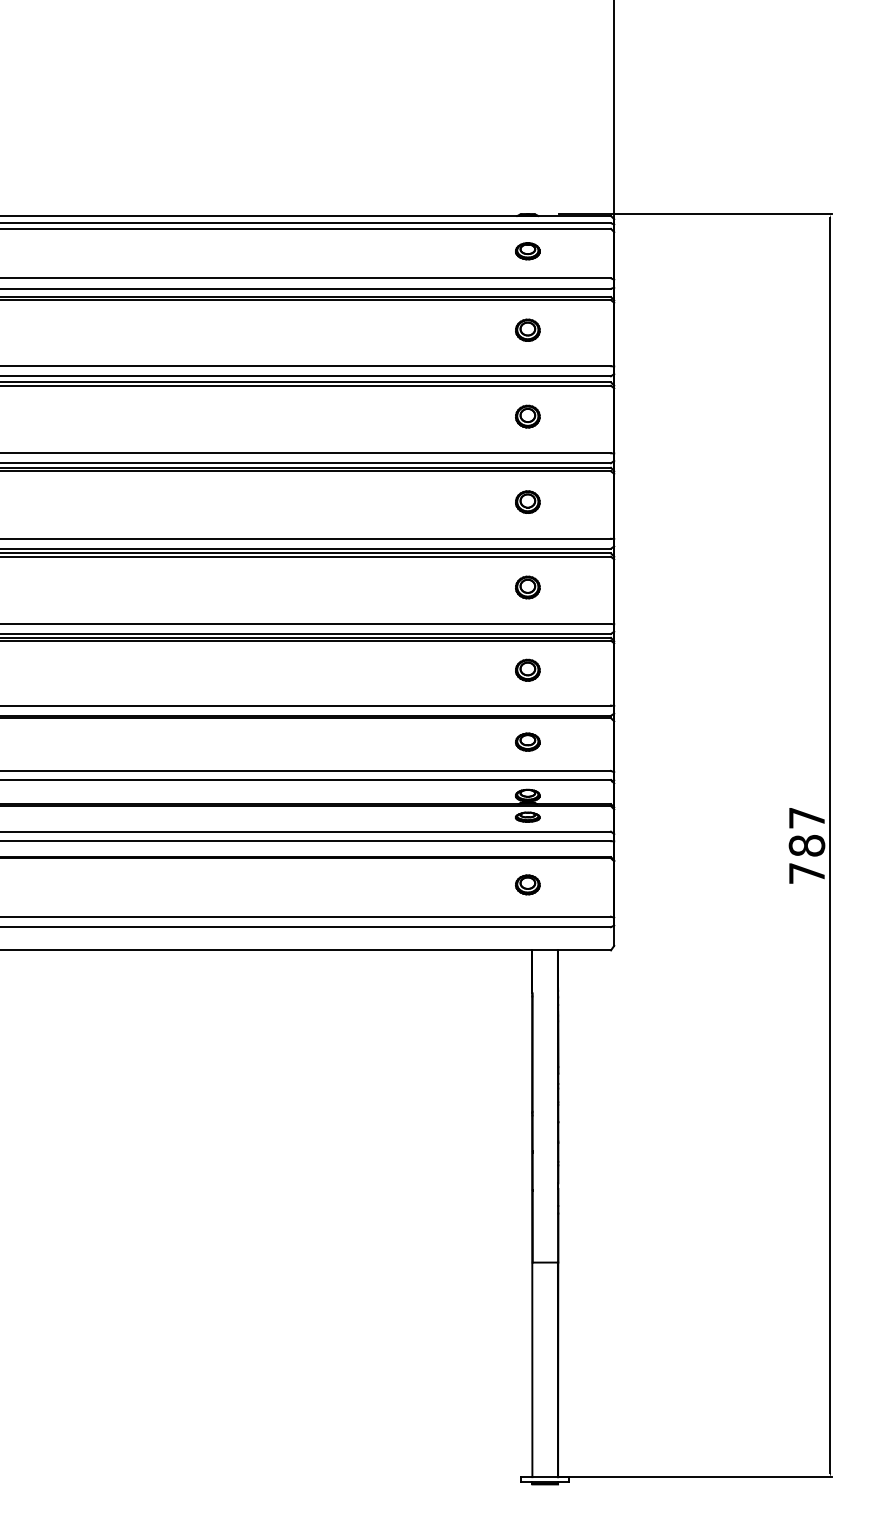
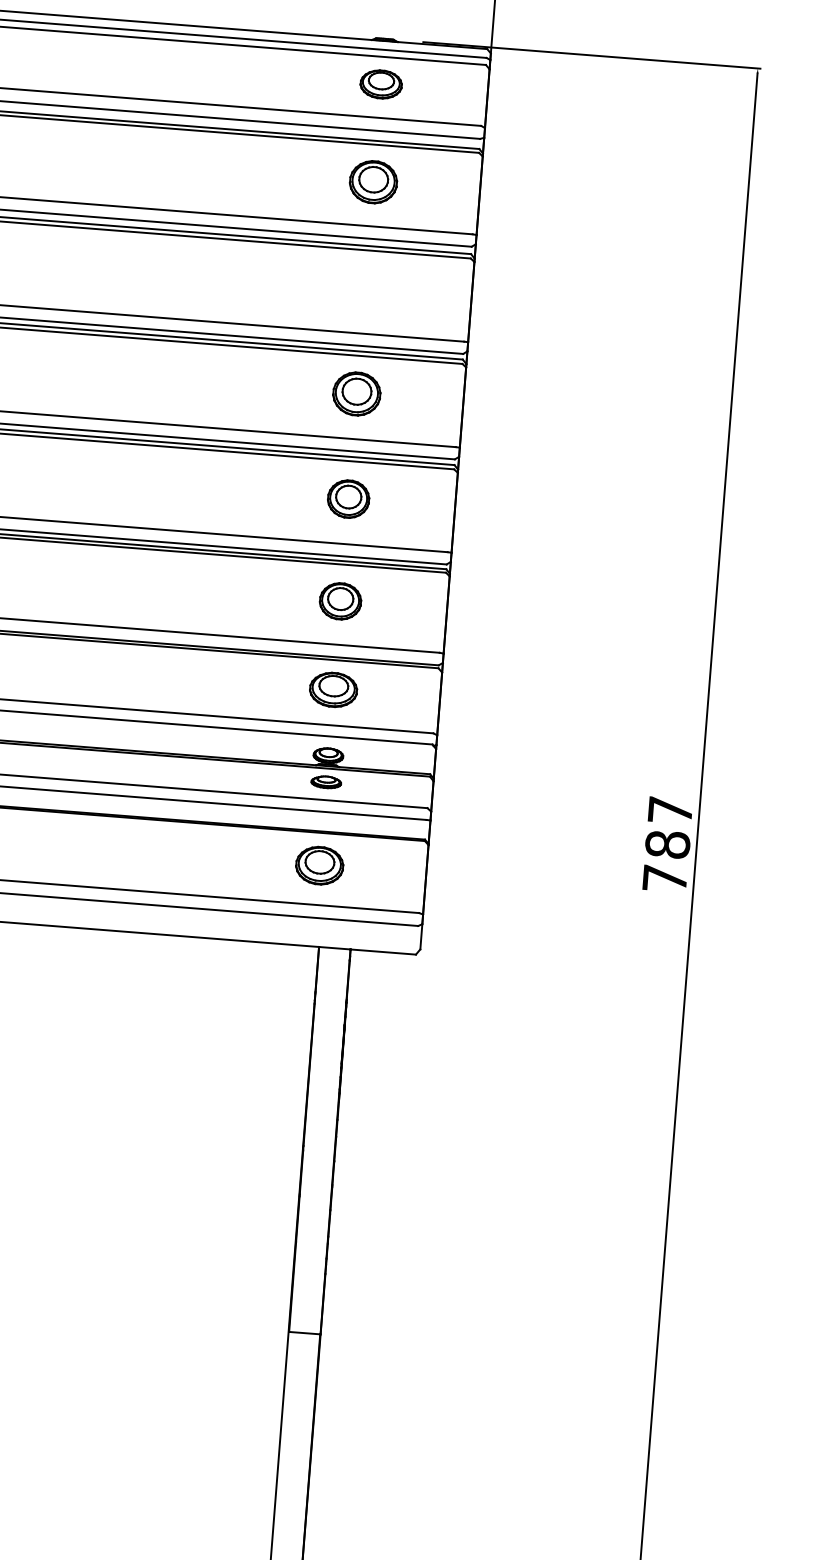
part: (527, 251) -> (380, 84), size x1.4
part: (527, 329) -> (373, 180), size x1.6
part: (527, 416) -> (364, 288), removed
part: (527, 501) -> (356, 393), size x1.6
part: (527, 587) -> (348, 499), size x1.4
part: (527, 669) -> (340, 600), size x1.4
part: (527, 741) -> (333, 688), size x1.6
part: (527, 884) -> (319, 865), size x1.6

